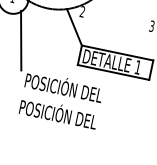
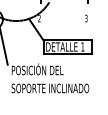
text: (77, 117) -> (50, 87), POSICIÓN DEL -> SOPORTE INCLINADO

